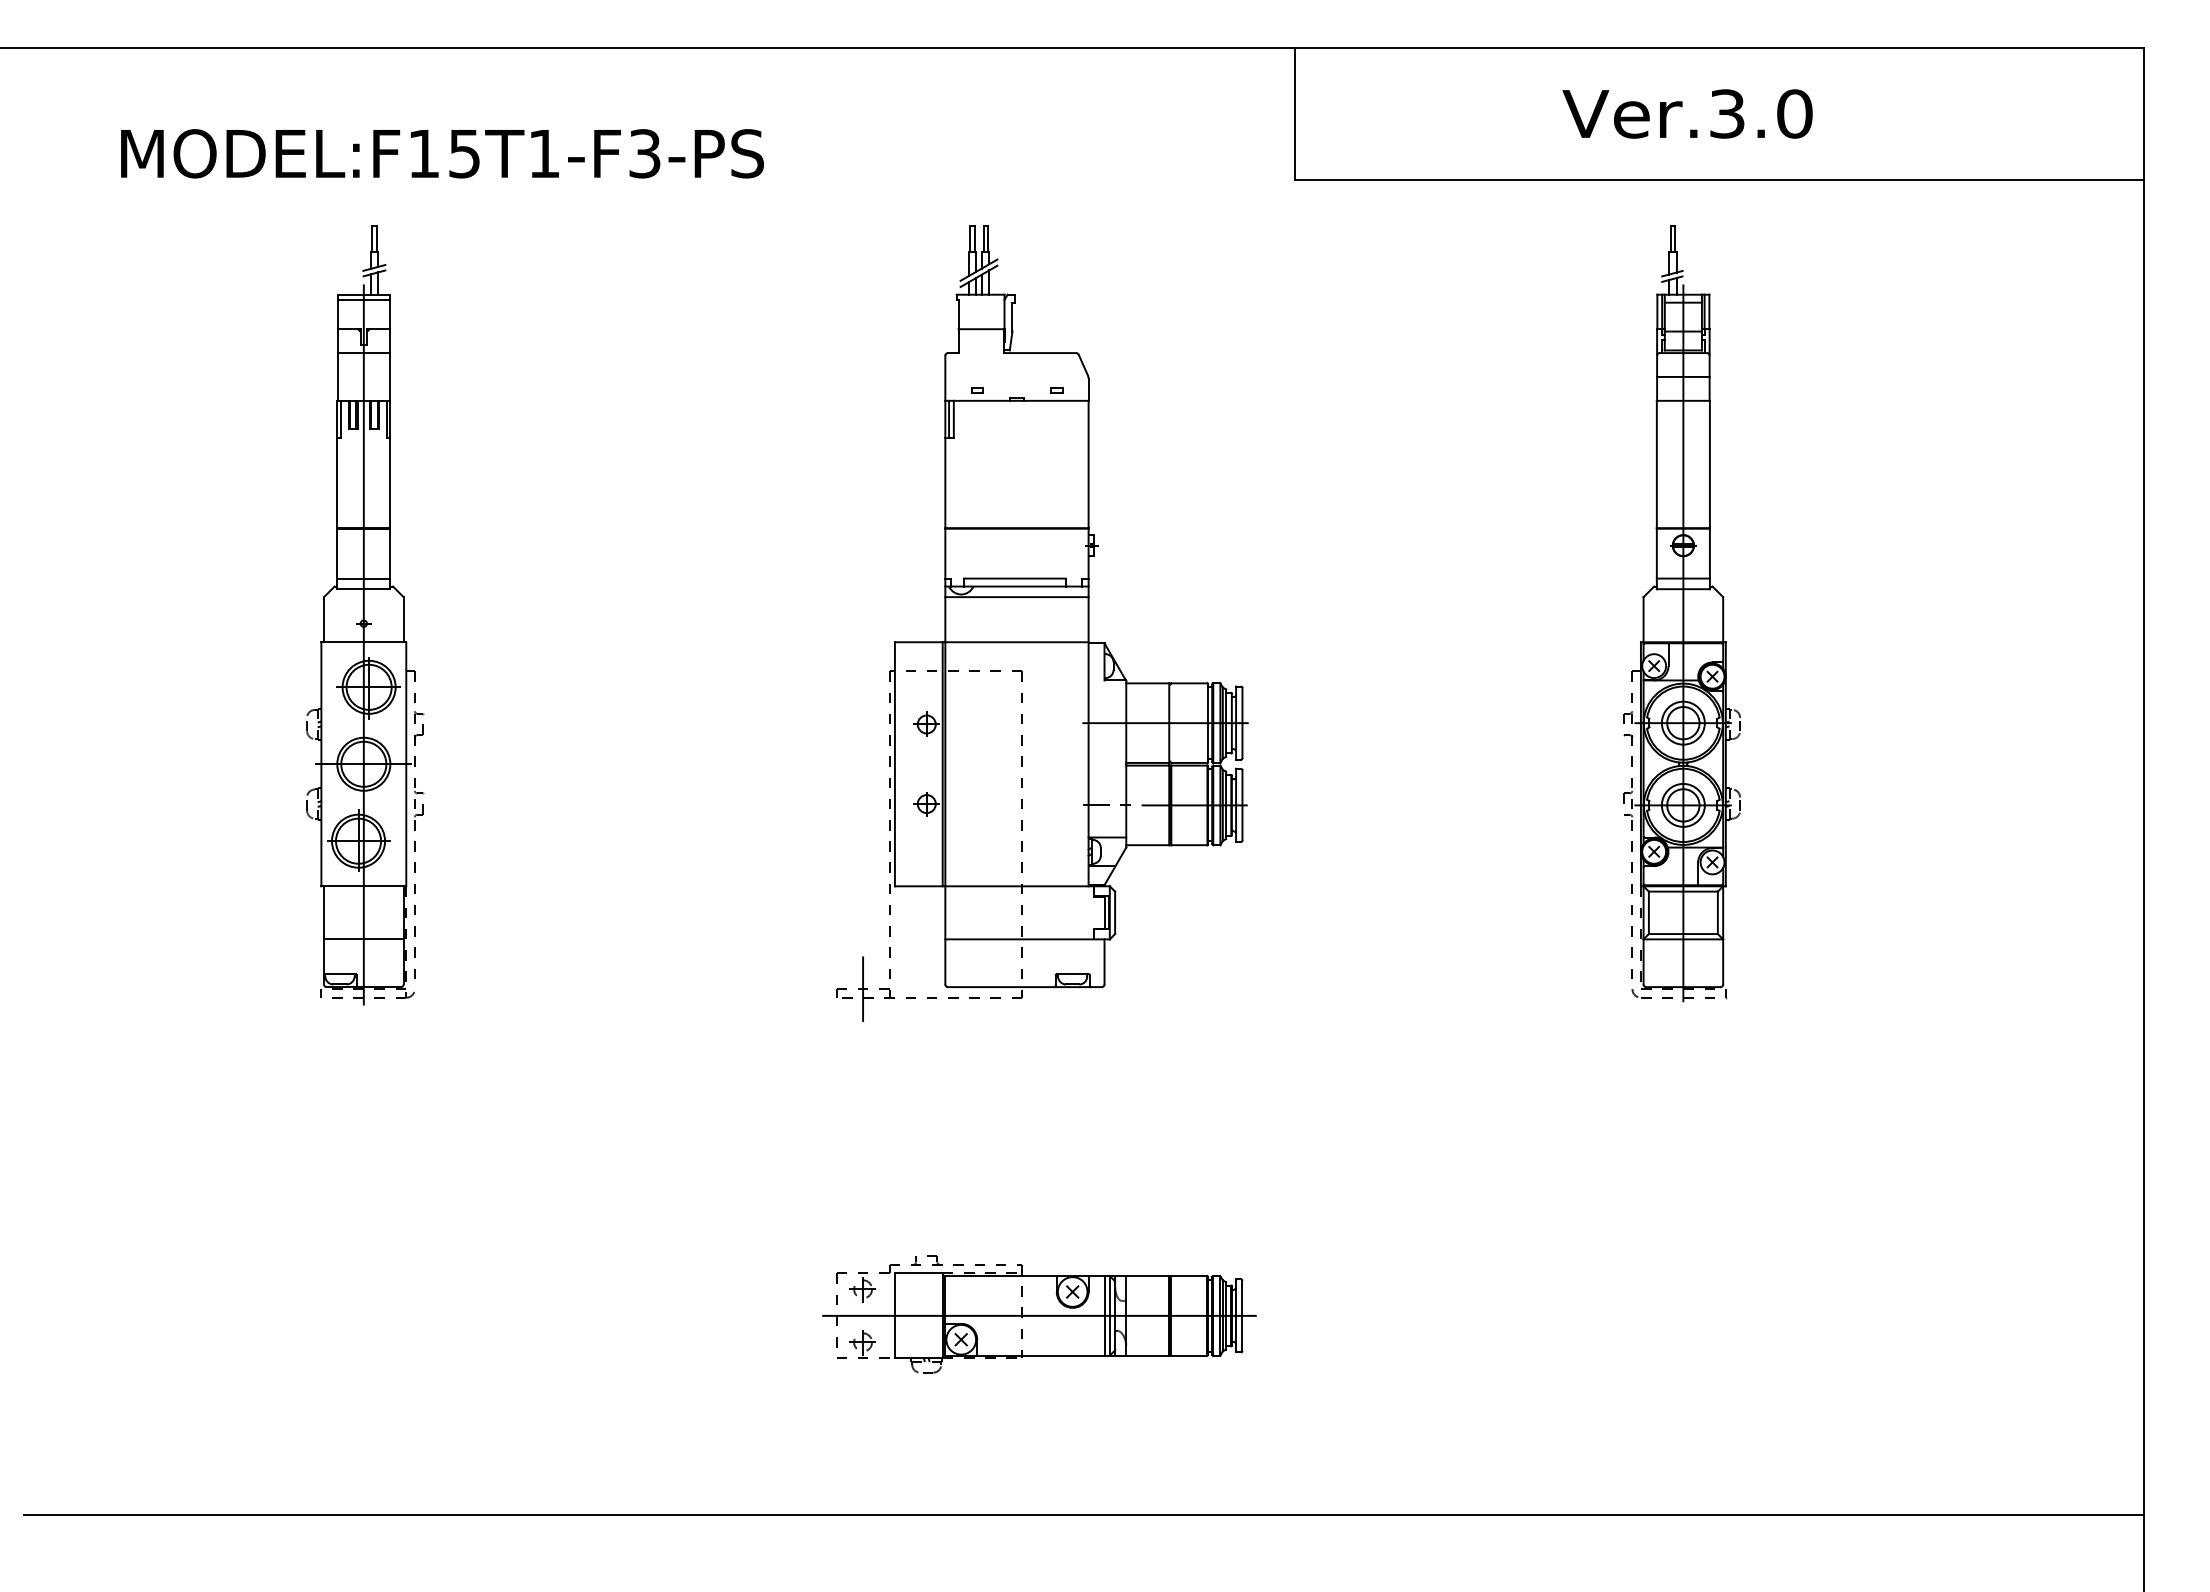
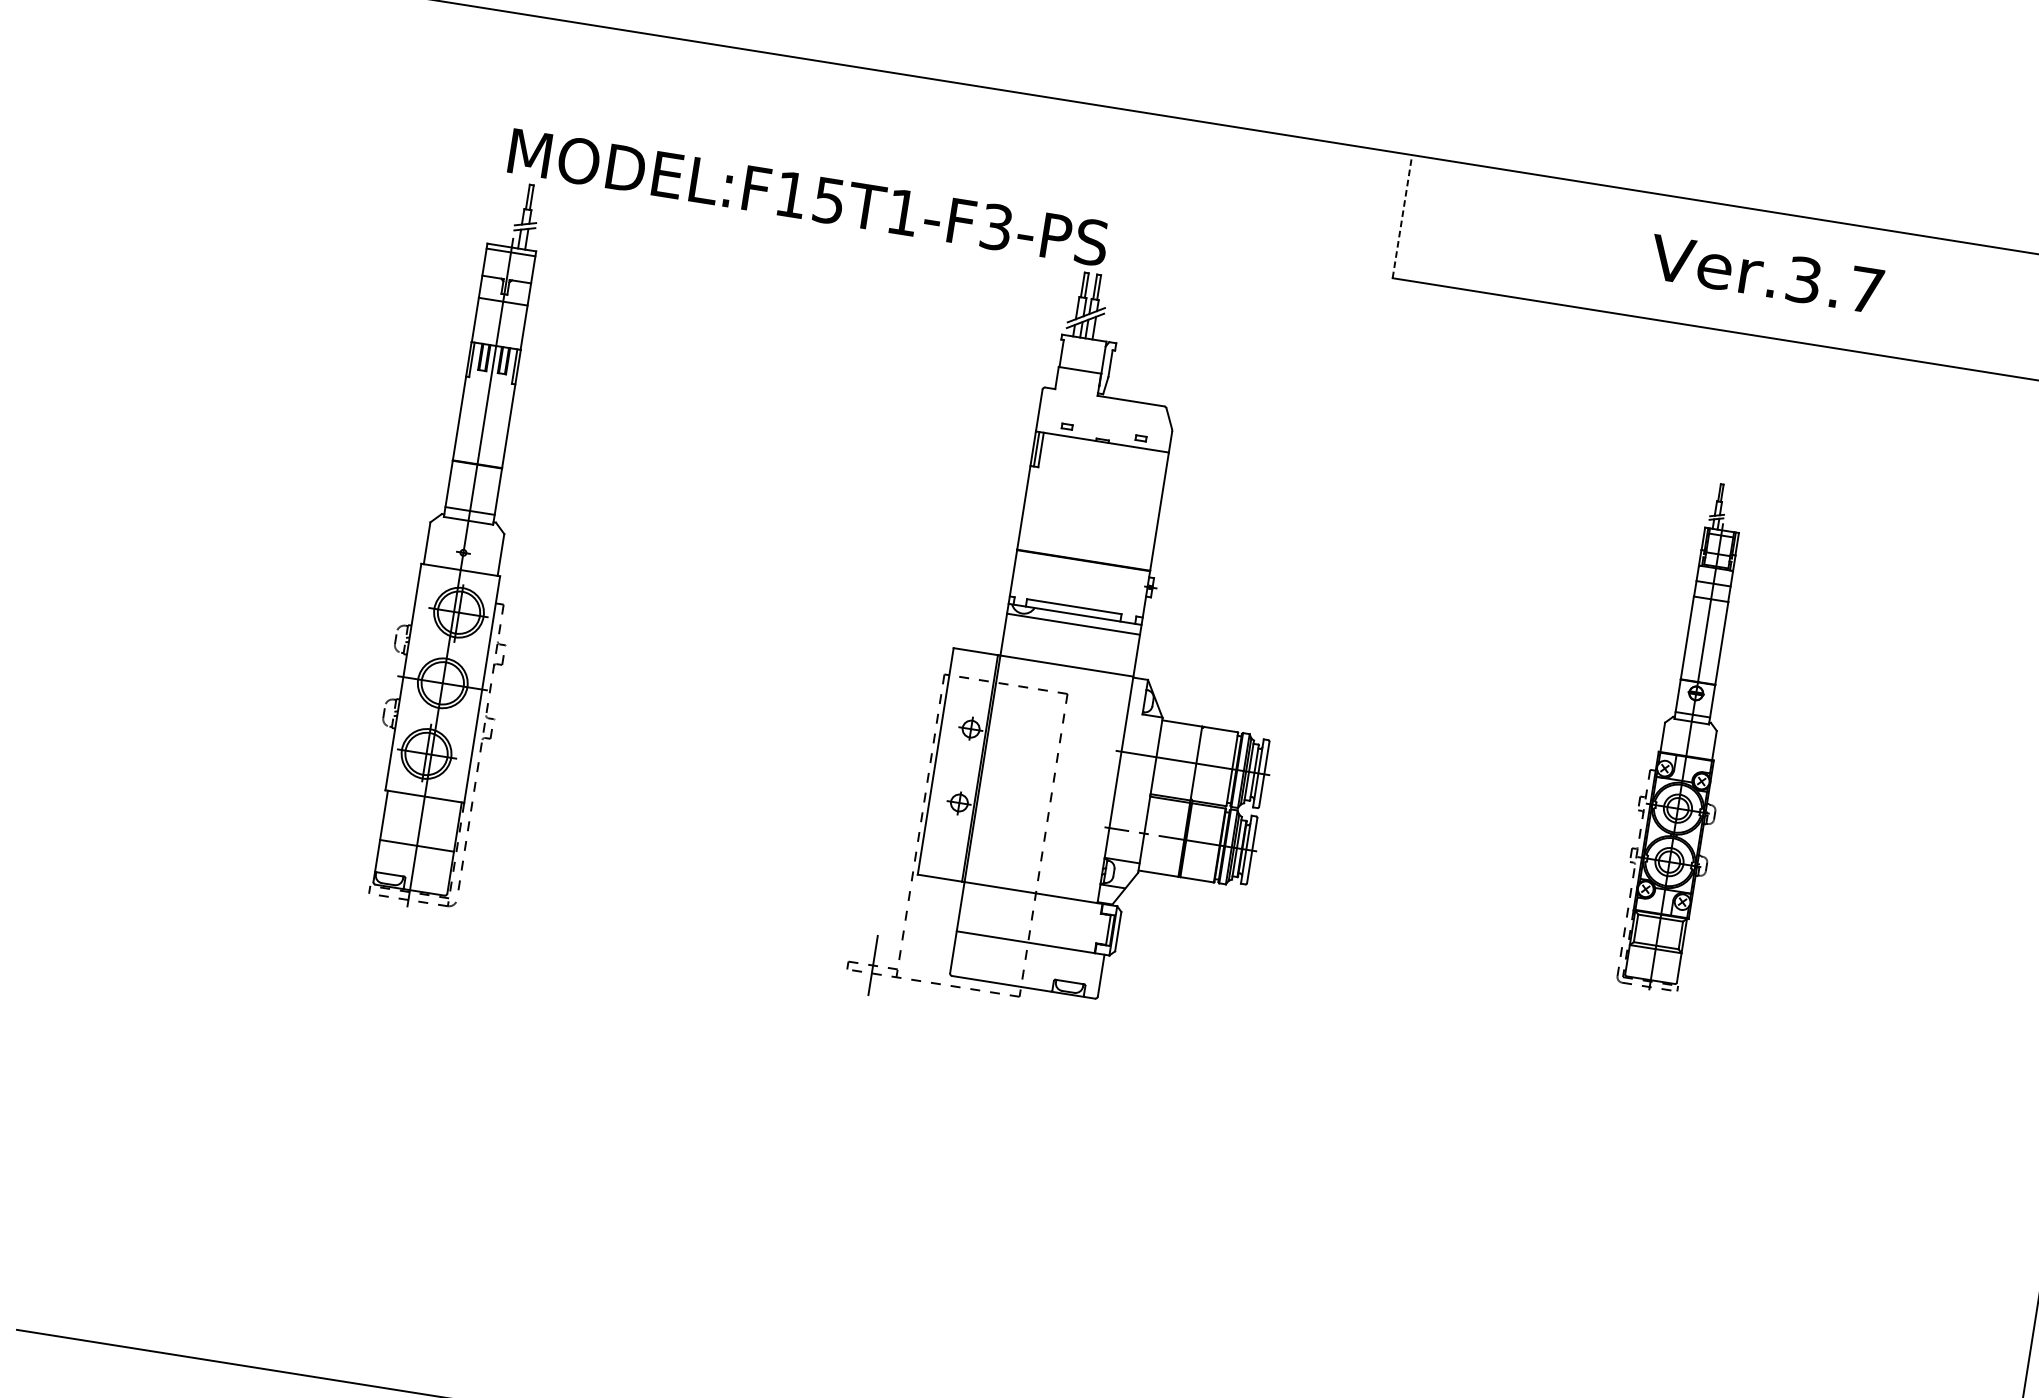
line: (1294, 113) -> (1402, 216), solid -> dashed
text: (1794, 113) -> (1866, 289), Ver.3.0 -> Ver.3.7
text: (442, 153) -> (808, 197), moved
part: (1681, 613) -> (1687, 737), size x0.7
part: (1039, 1314) -> (989, 1293), removed

